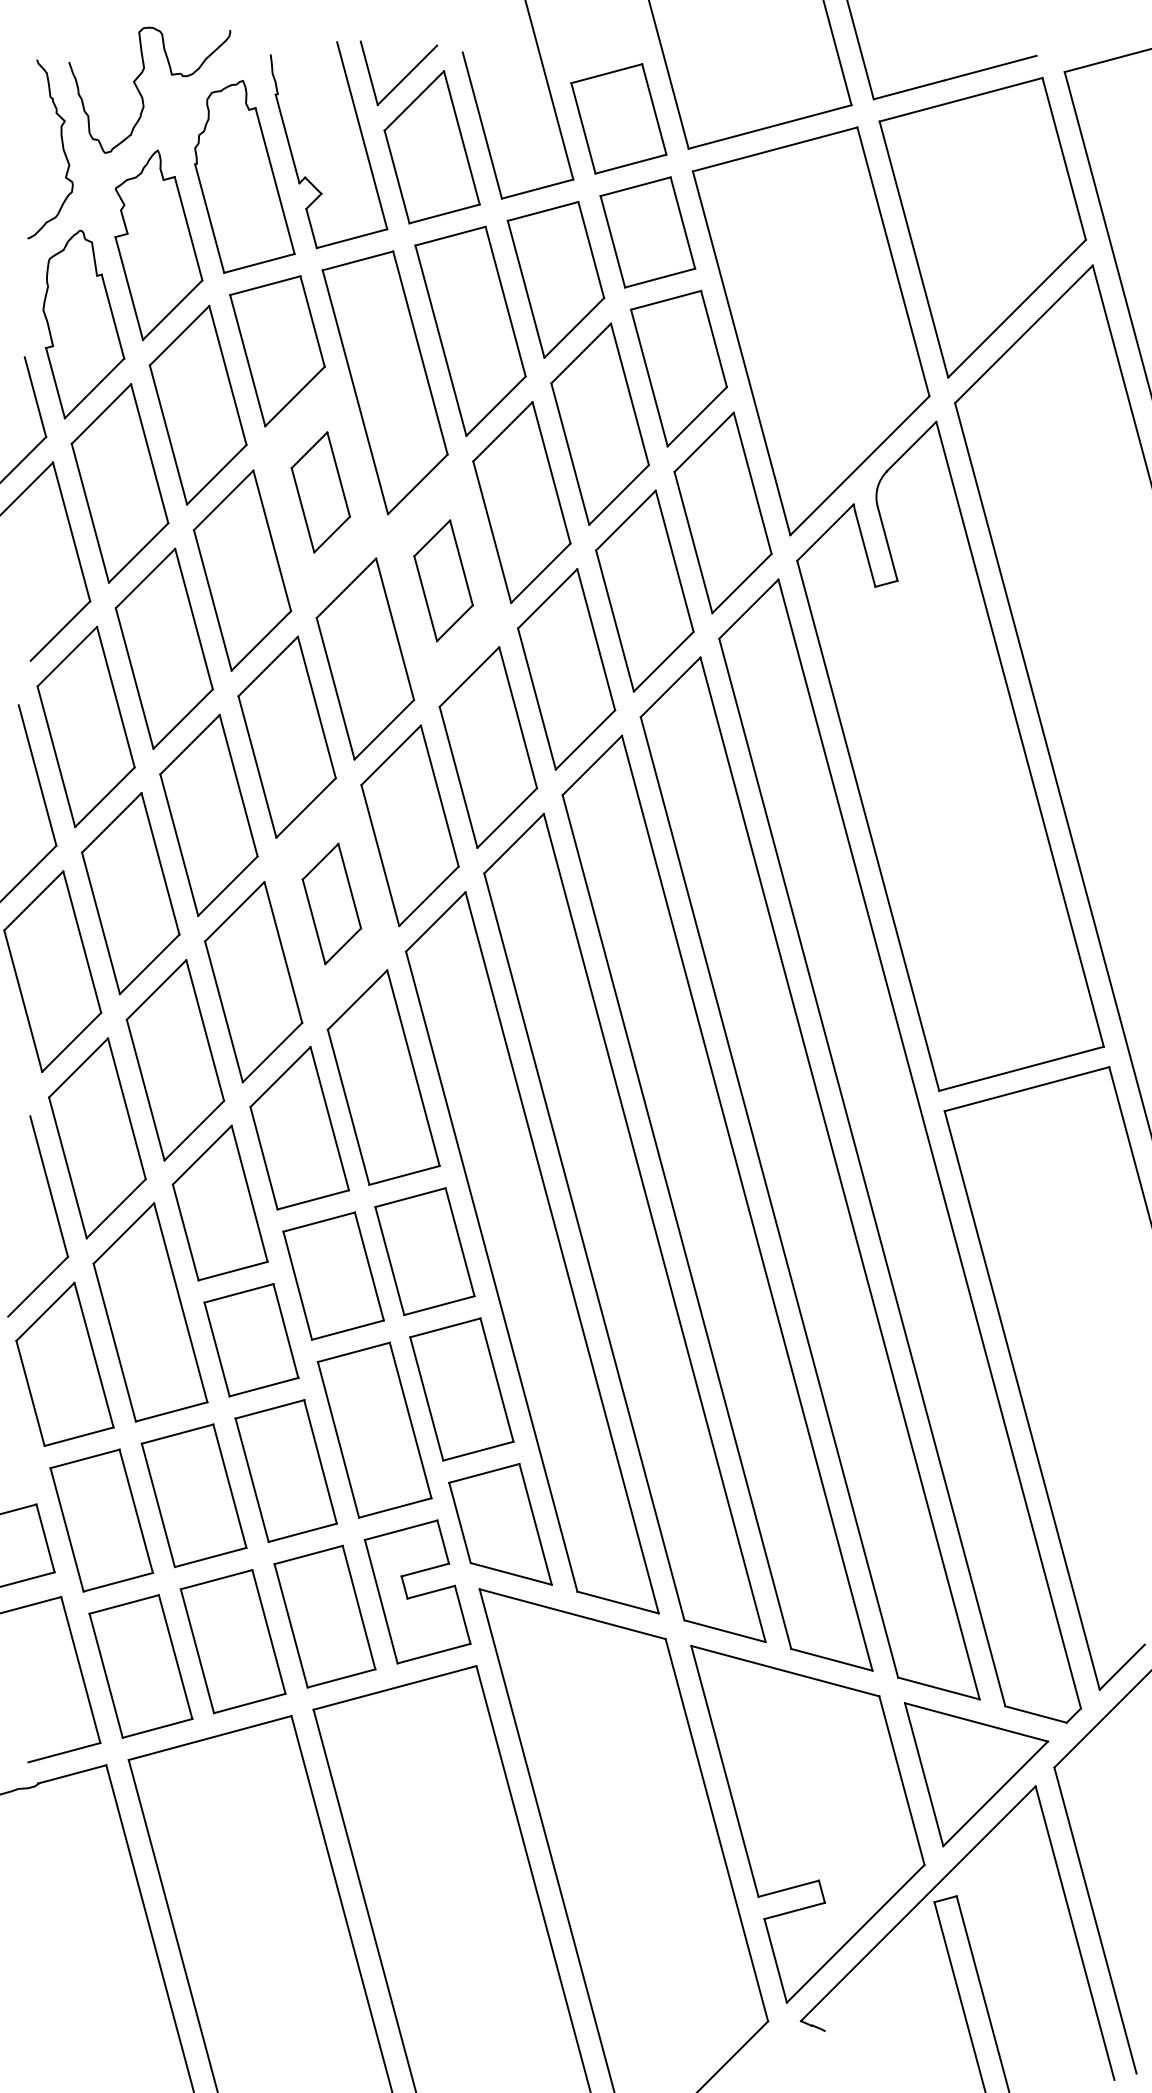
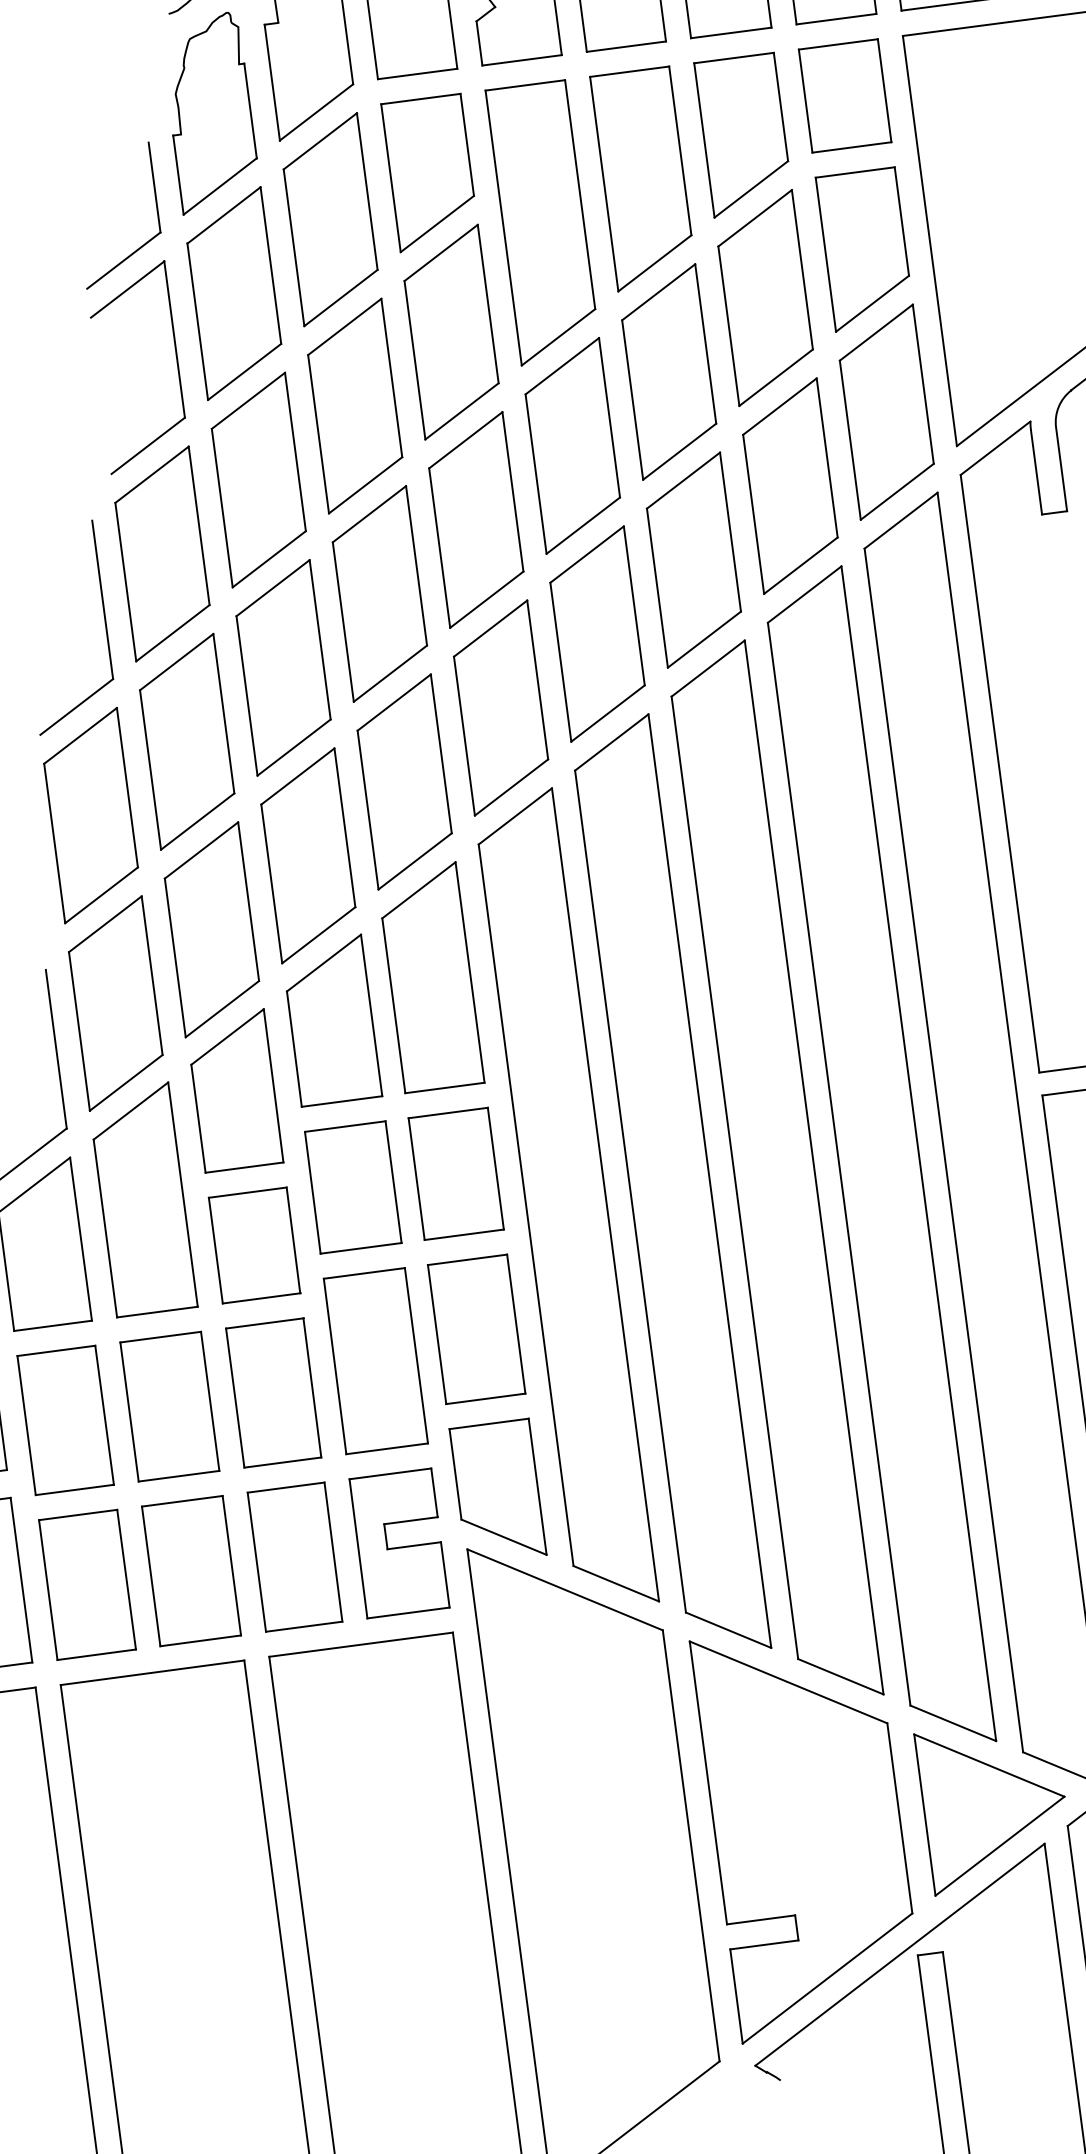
part: (320, 492) -> (451, 332), size x1.67
part: (443, 580) -> (572, 445), size x1.67
part: (331, 903) -> (404, 781), size x1.67

